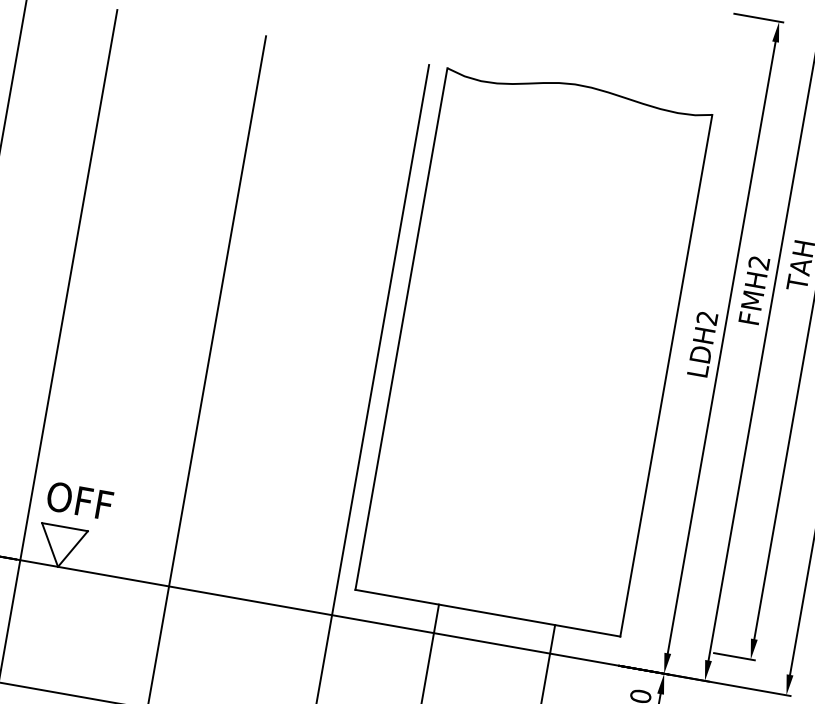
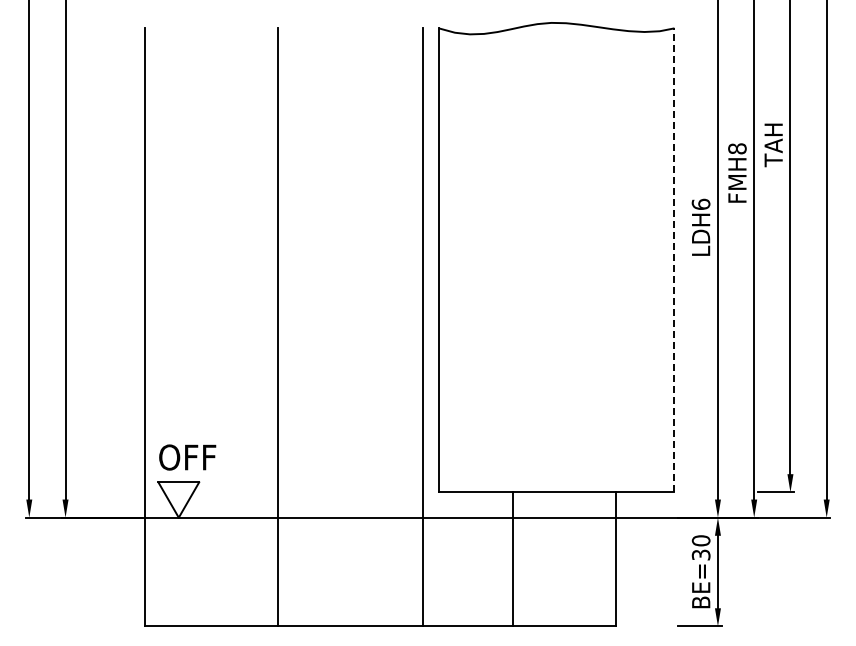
text: (759, 262) -> (737, 148), FMH2 -> FMH8
text: (706, 317) -> (700, 203), LDH2 -> LDH6
line: (666, 375) -> (674, 260), solid -> dashed

